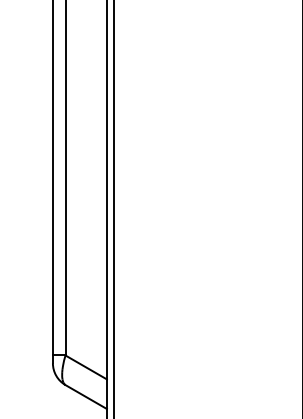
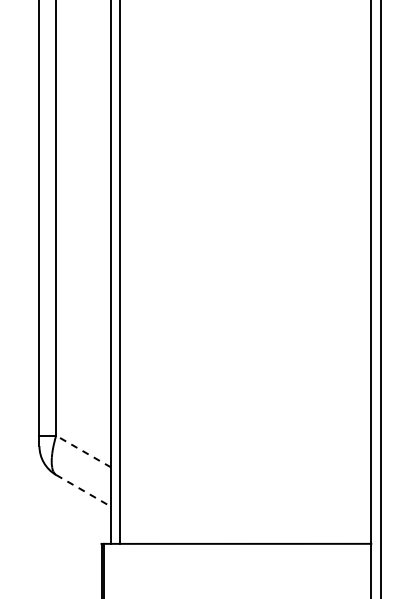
line: (86, 367) -> (83, 451), solid -> dashed
line: (86, 396) -> (83, 490), solid -> dashed

